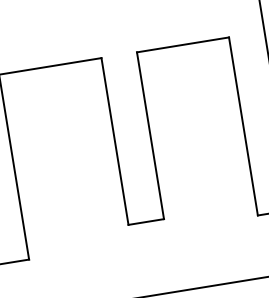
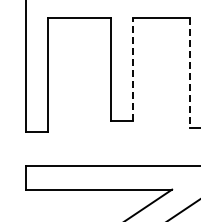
line: (244, 127) -> (190, 73), solid -> dashed
line: (150, 135) -> (133, 69), solid -> dashed

